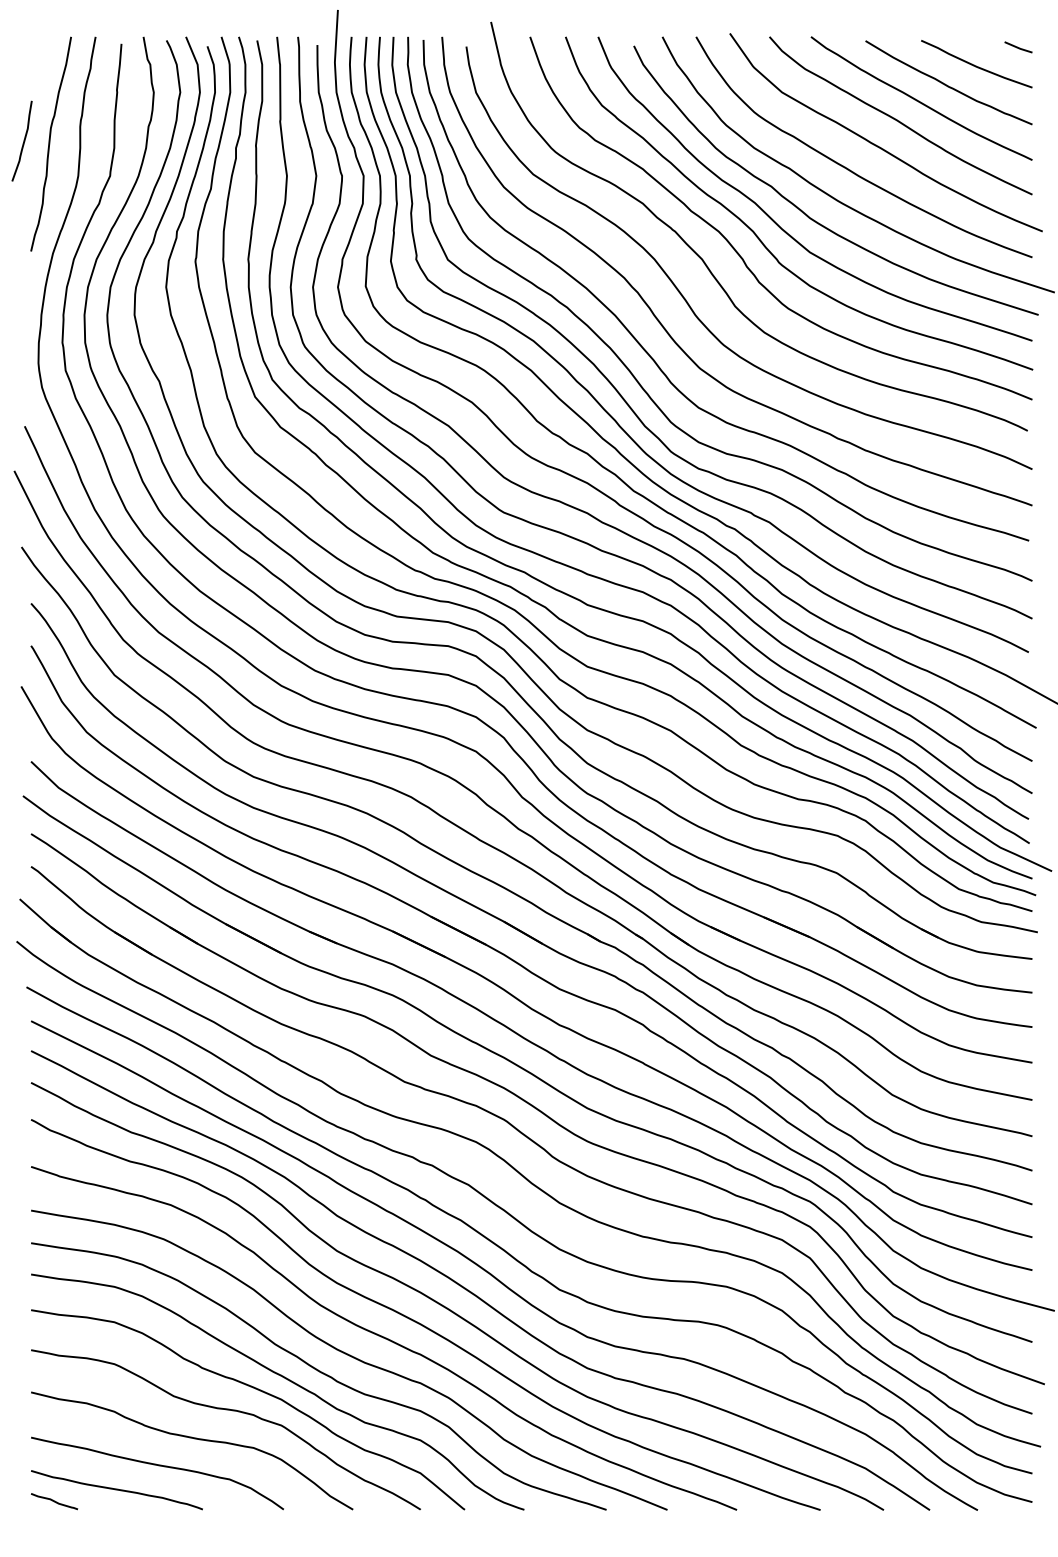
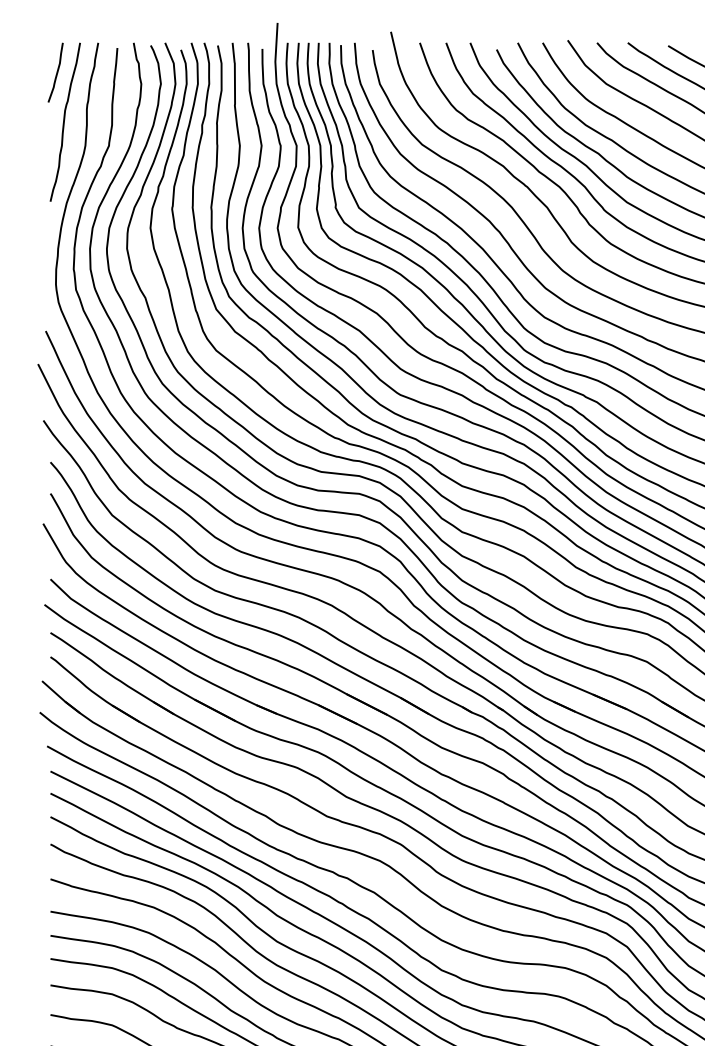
curve: (23, 140) -> (56, 72), moved

